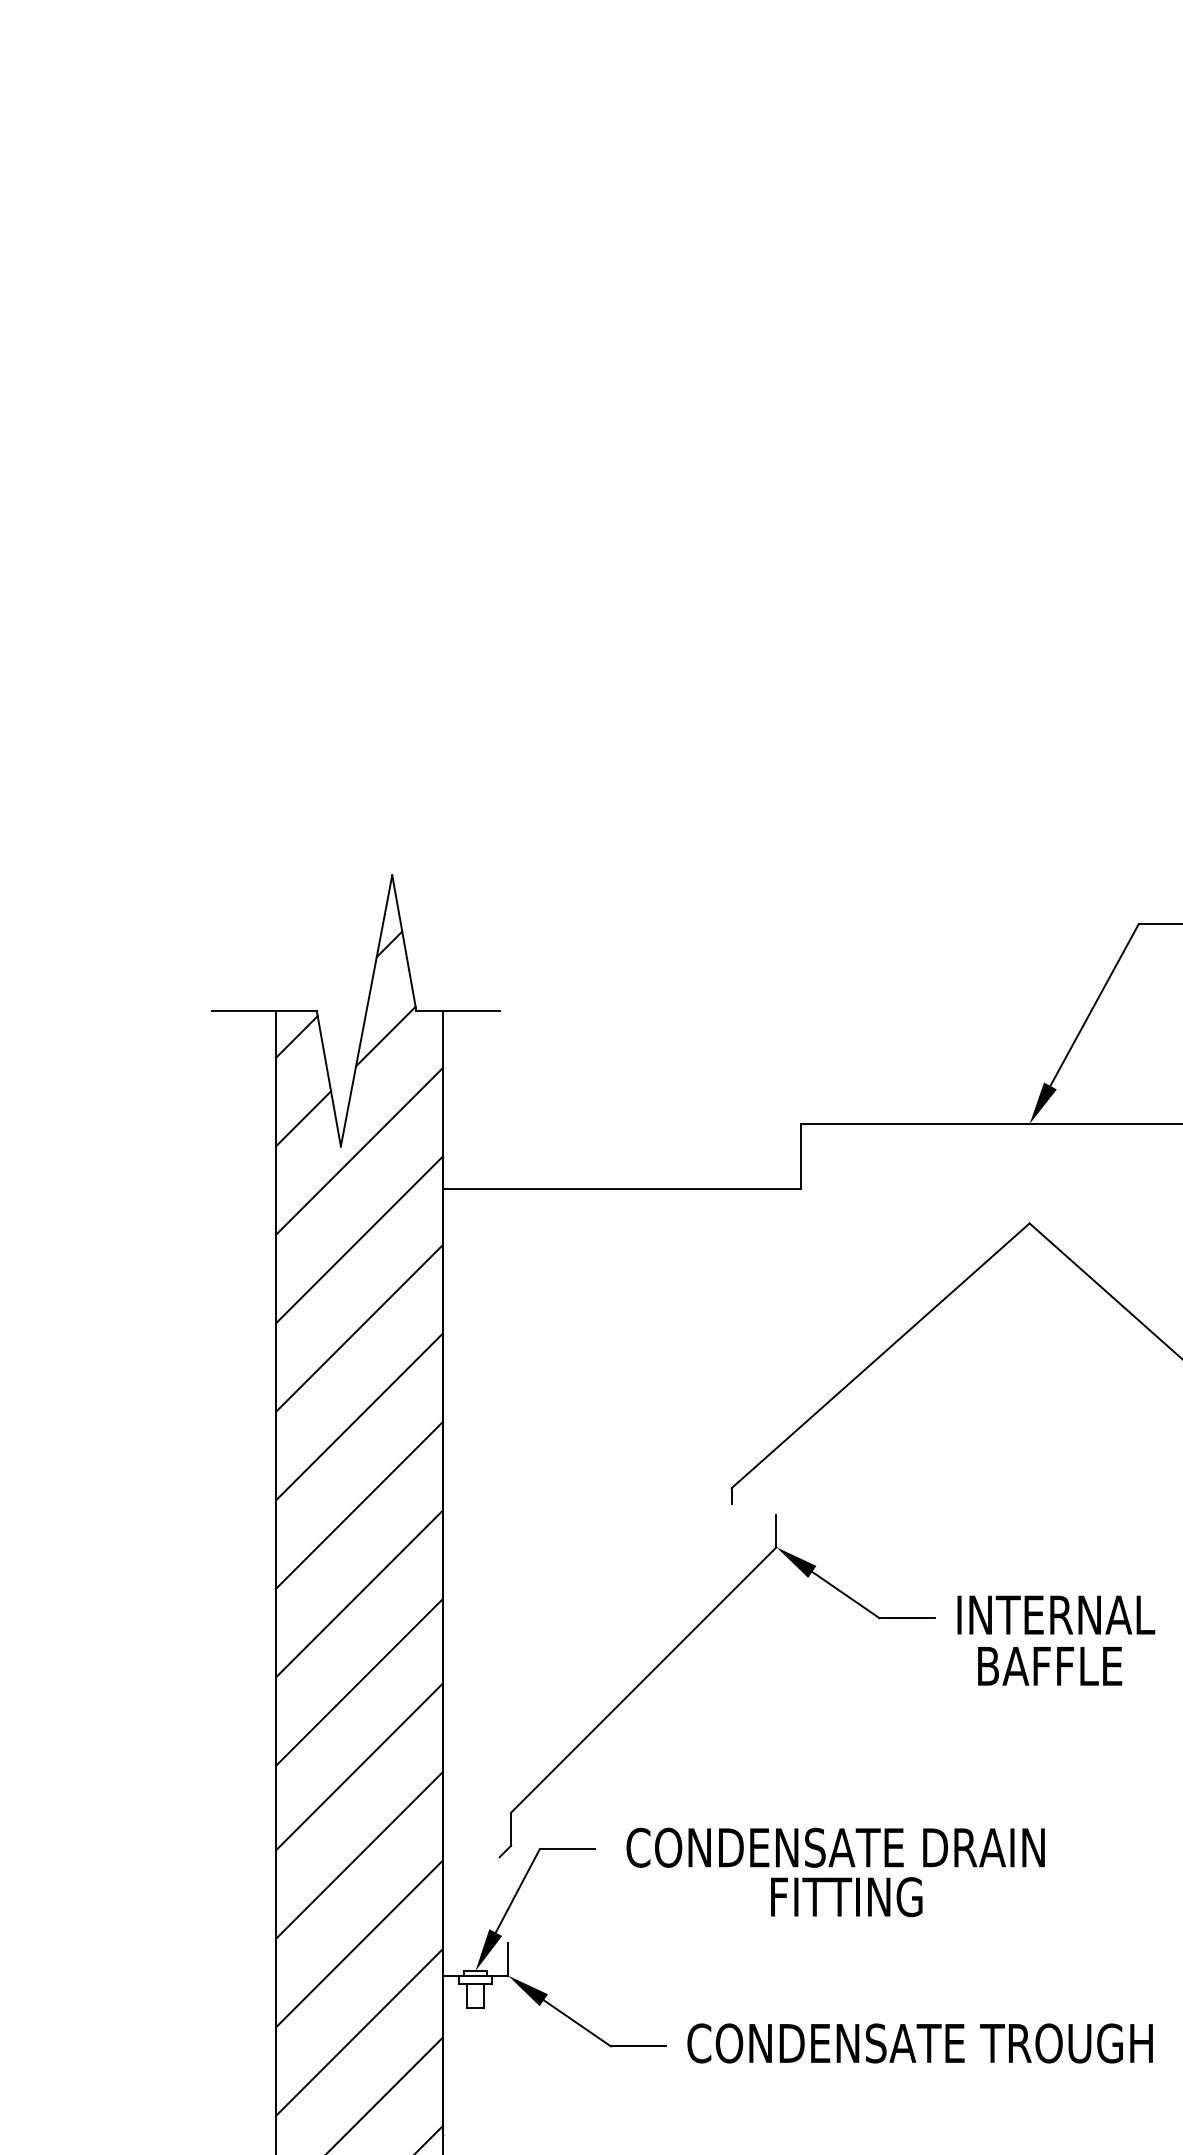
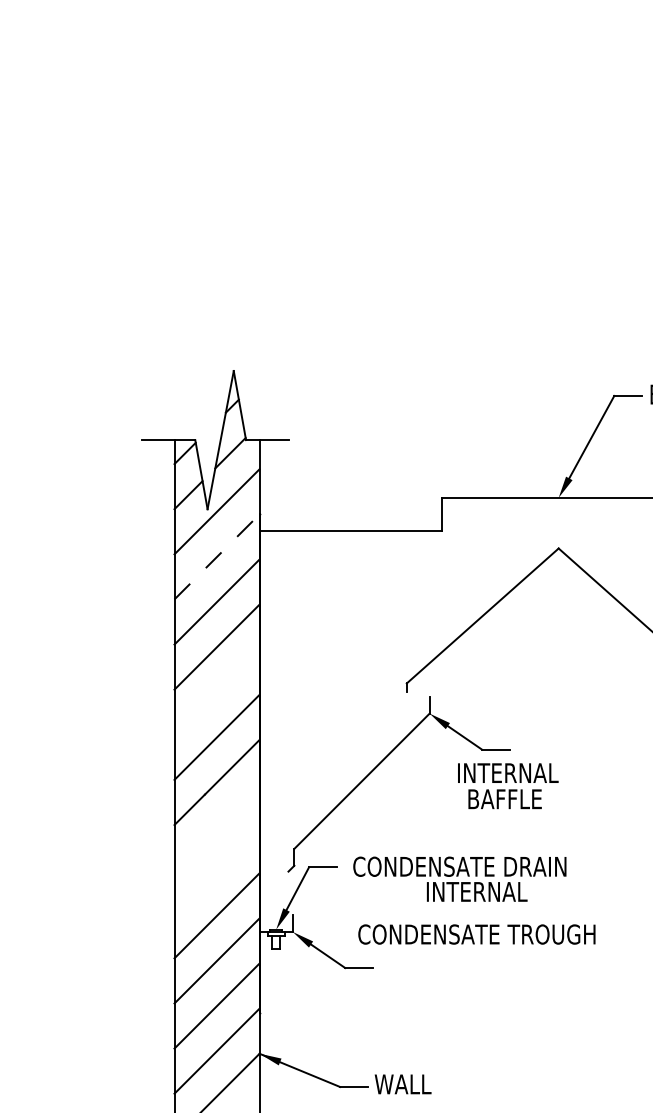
line: (360, 1239) -> (217, 556), solid -> dashed
line: (358, 1503) -> (216, 691), removed
text: (1056, 1641) -> (508, 786), moved
line: (358, 1766) -> (216, 825), removed
line: (358, 1855) -> (216, 870), removed
text: (872, 1896) -> (478, 891), FITTING -> INTERNAL
text: (919, 2043) -> (476, 934), moved

